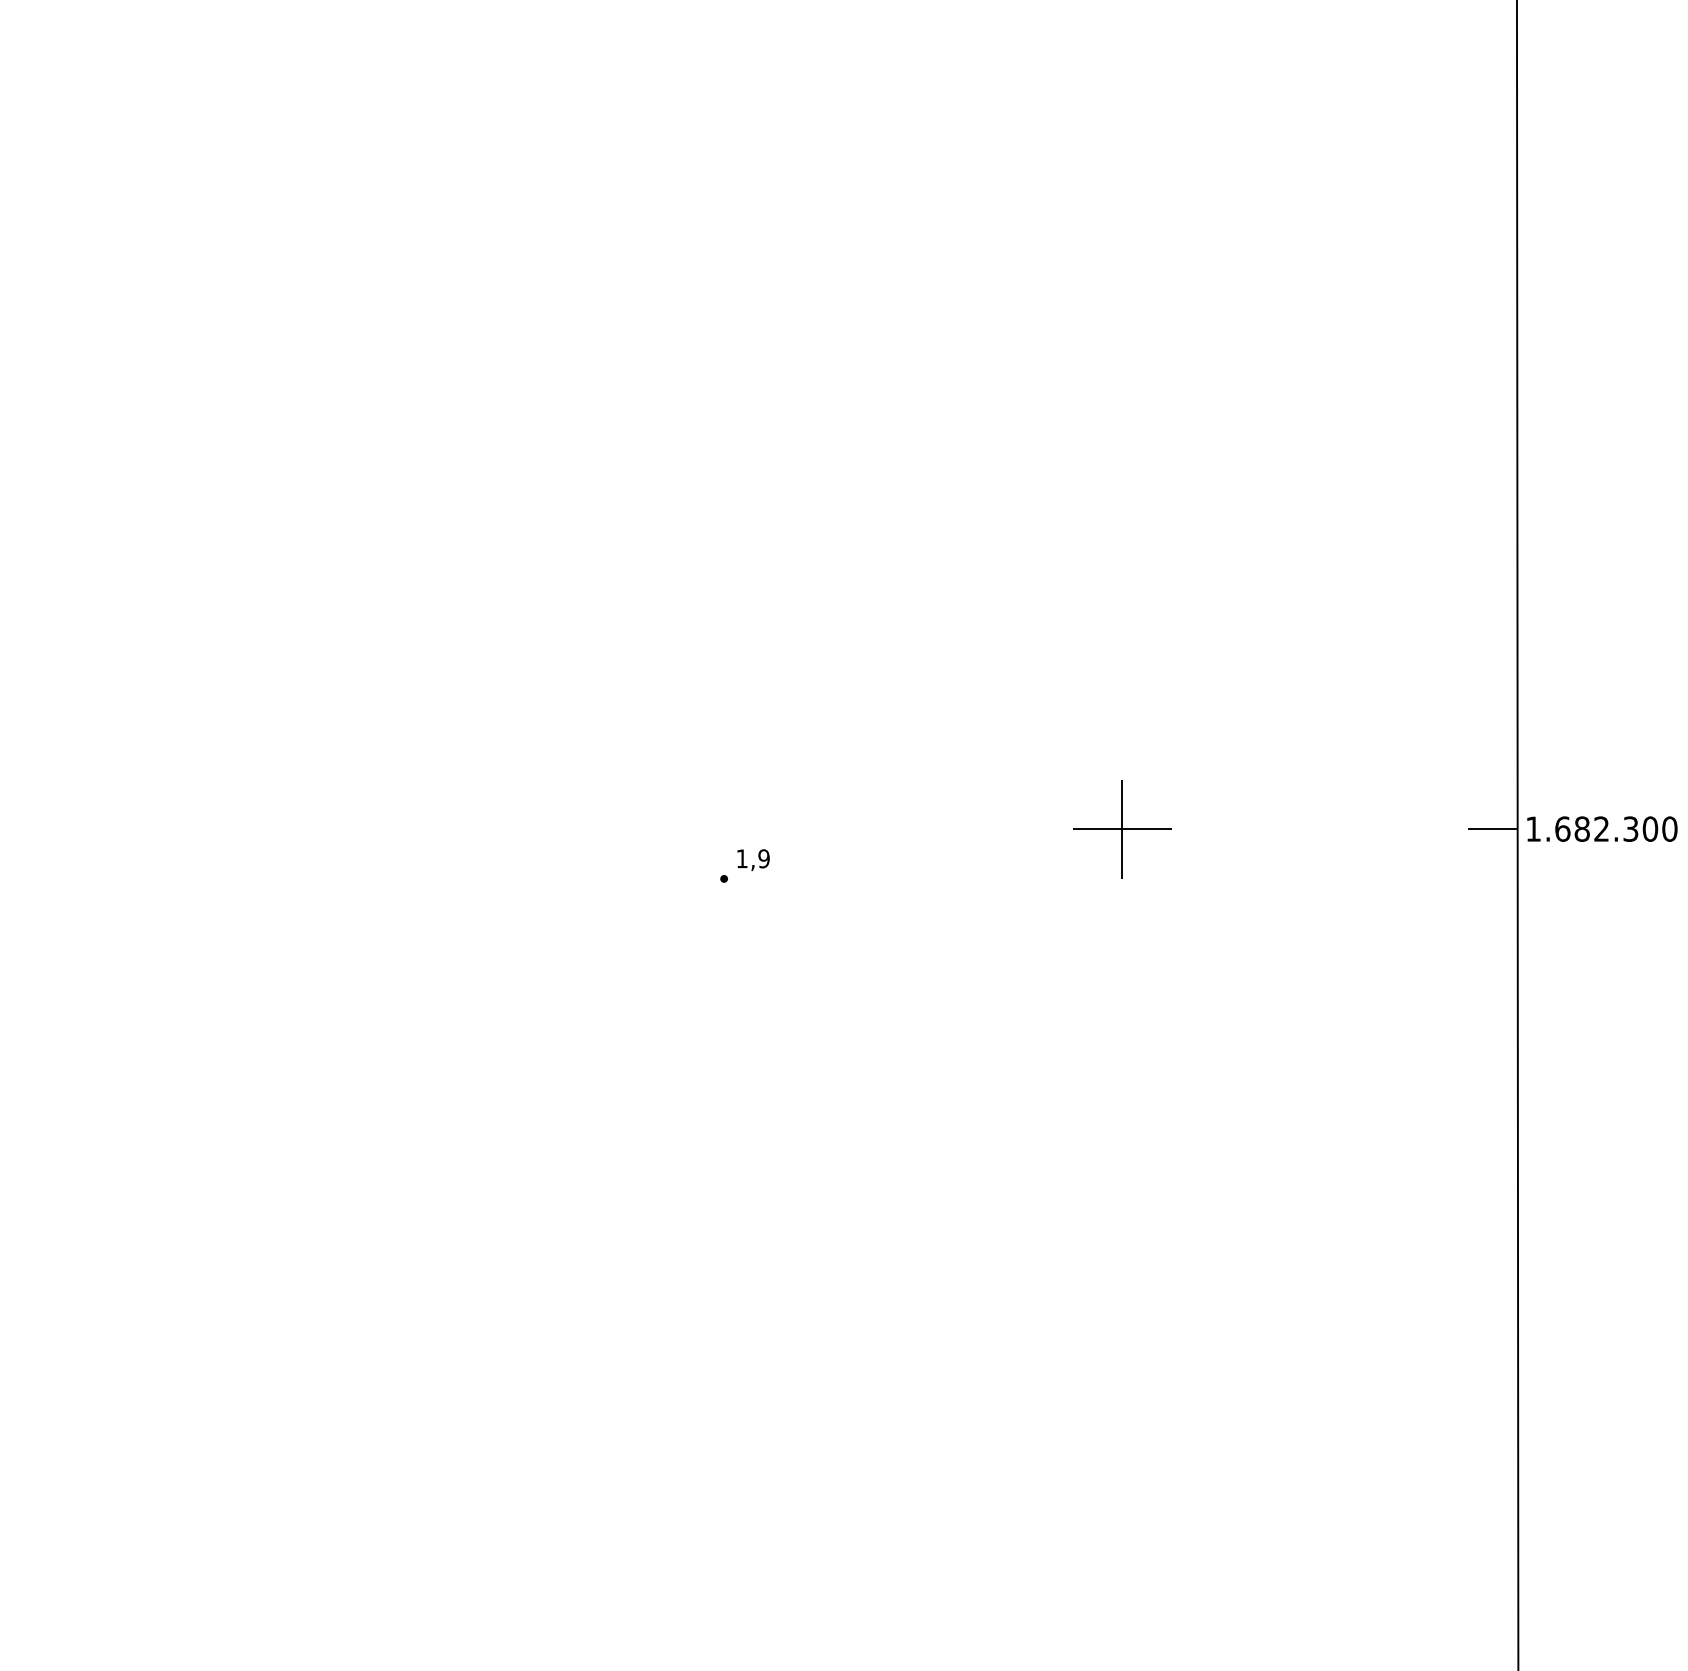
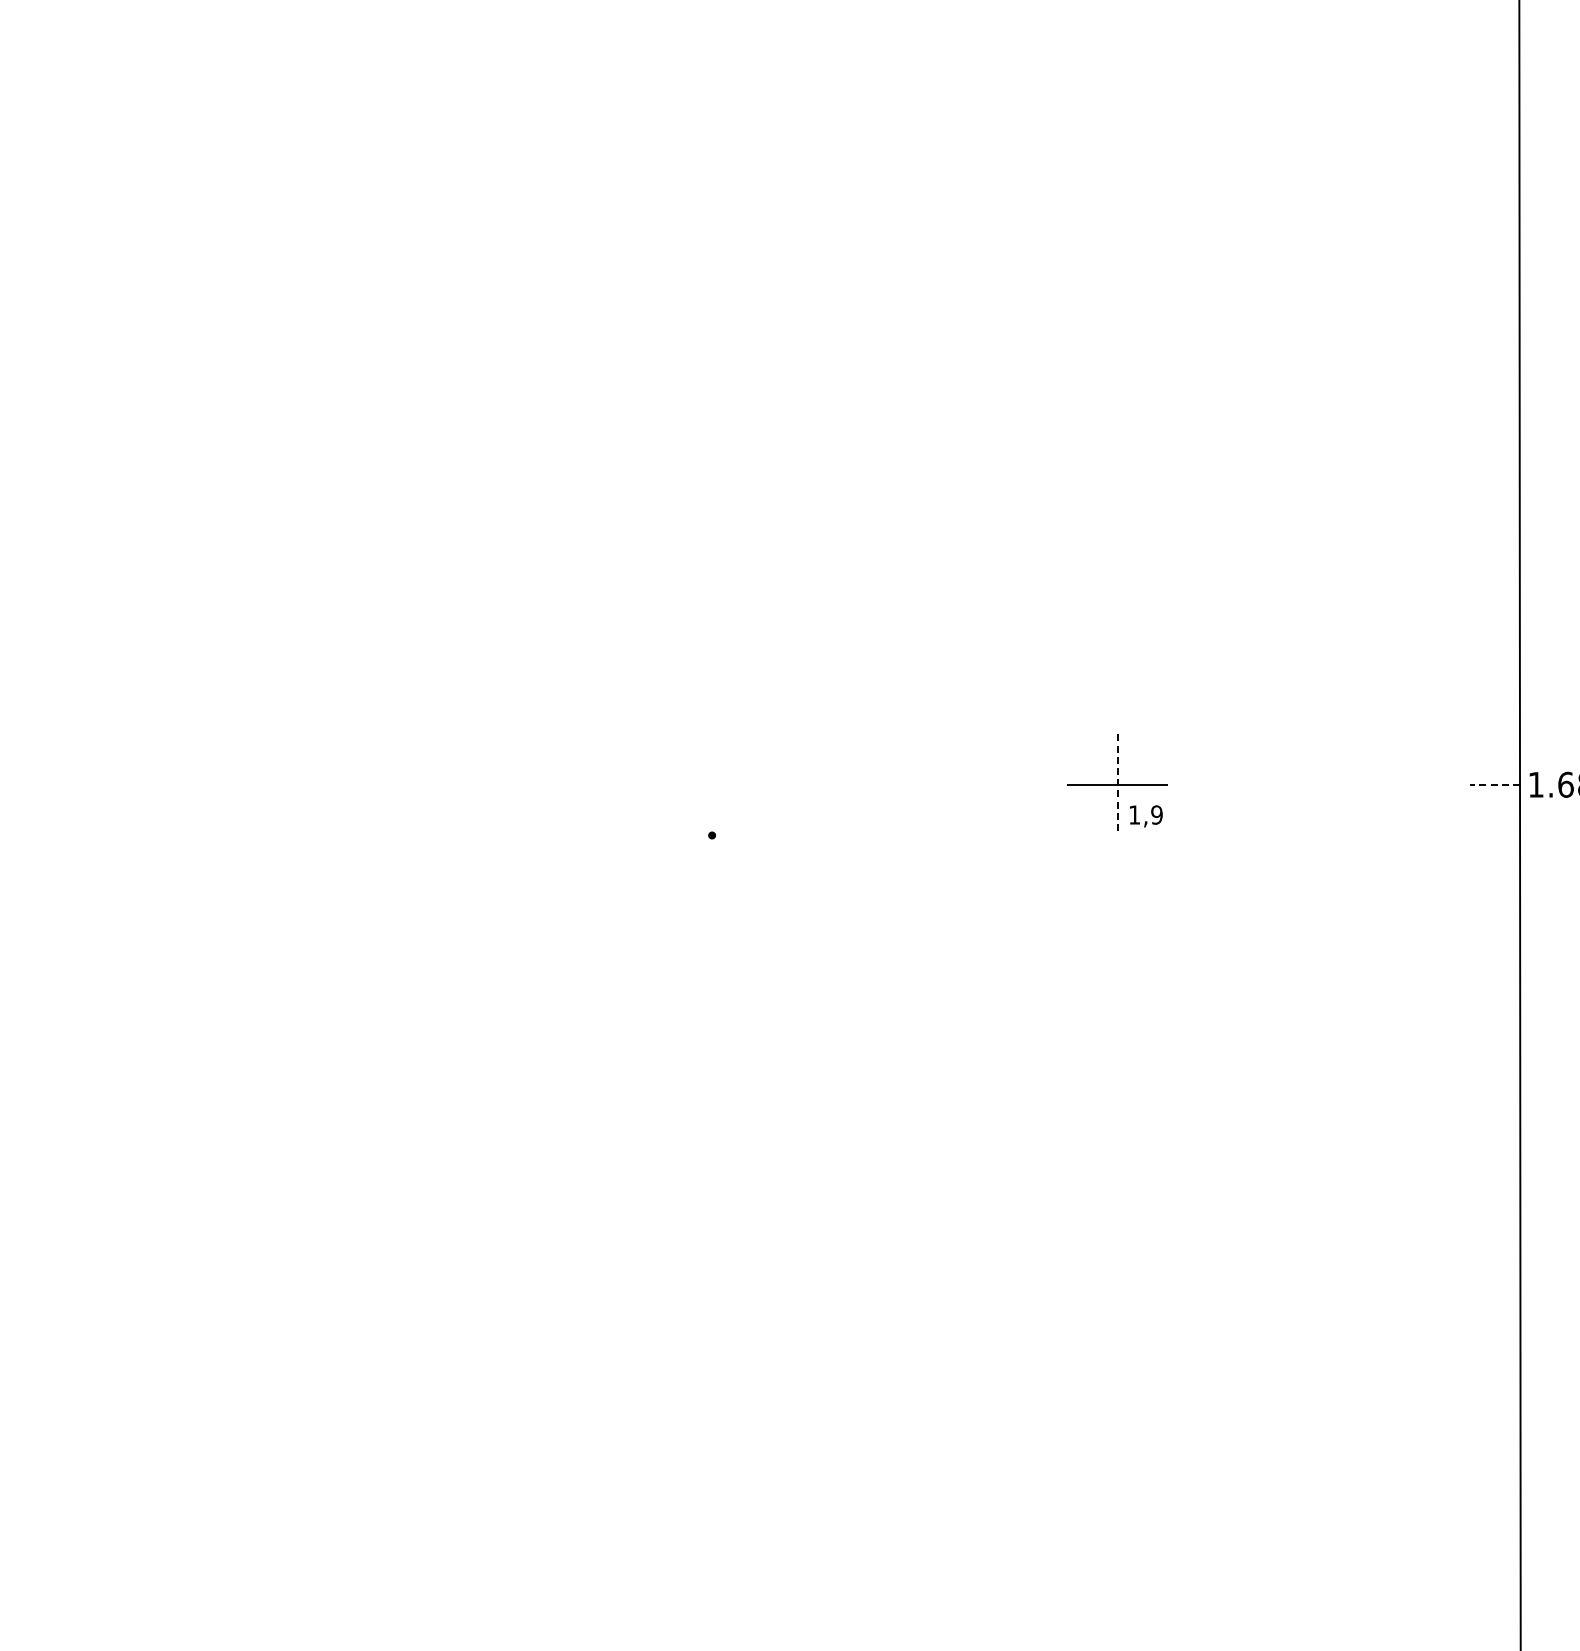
line: (1122, 829) -> (1117, 785), solid -> dashed
line: (1492, 829) -> (1494, 785), solid -> dashed
text: (753, 859) -> (1146, 815), moved

